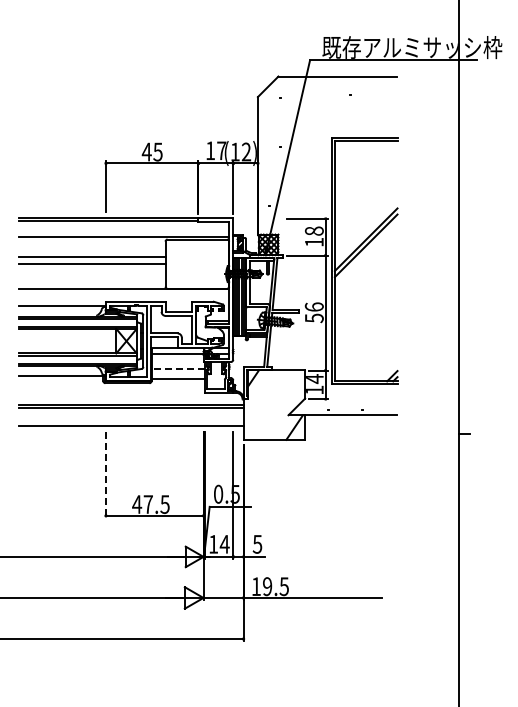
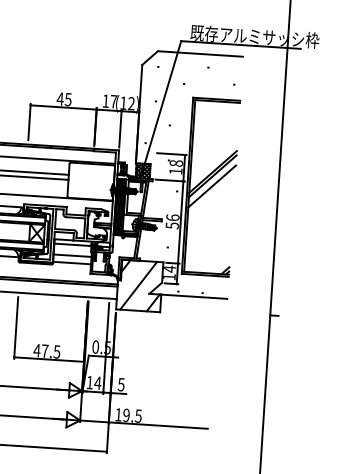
line: (365, 259) -> (211, 186), added
line: (177, 369) -> (72, 256), dashed -> solid
line: (272, 404) -> (138, 285), added
line: (106, 475) -> (16, 328), dashed -> solid

